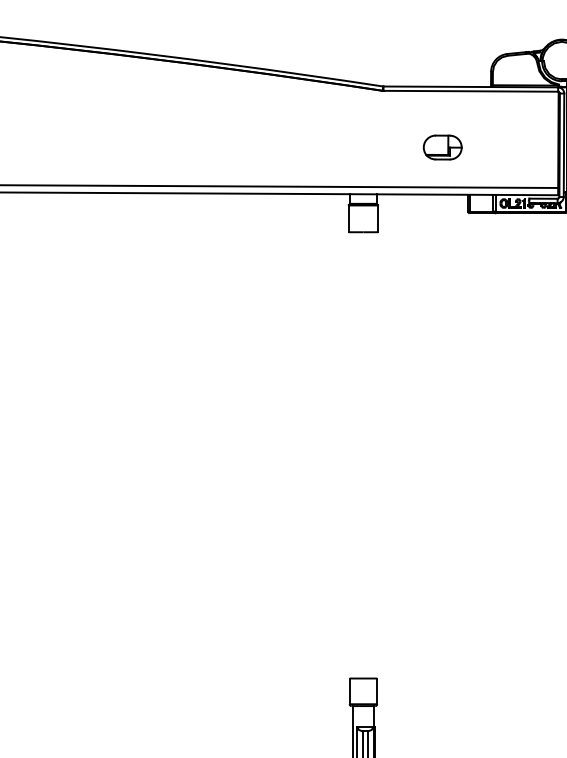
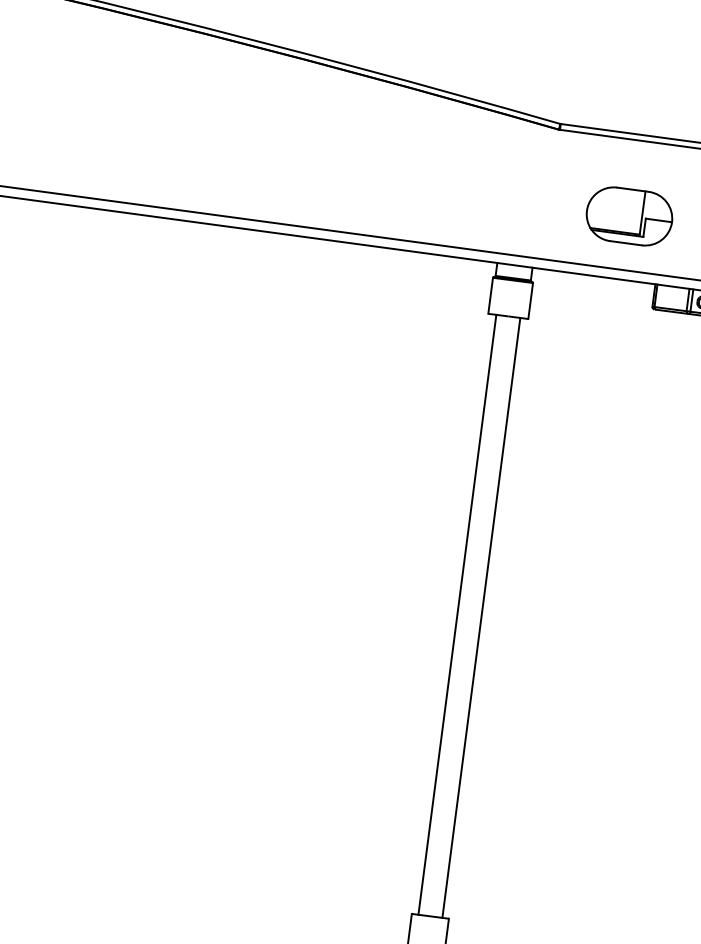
part: (442, 147) -> (629, 216), size x1.67
line: (354, 455) -> (457, 614), added
line: (372, 455) -> (481, 618), added

